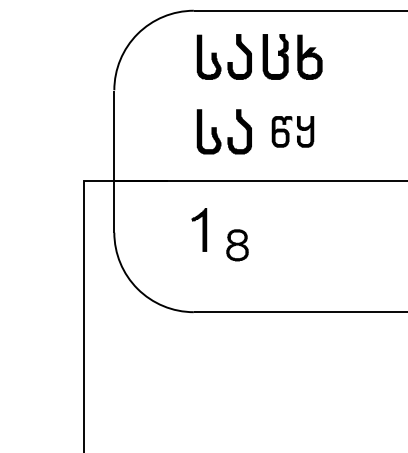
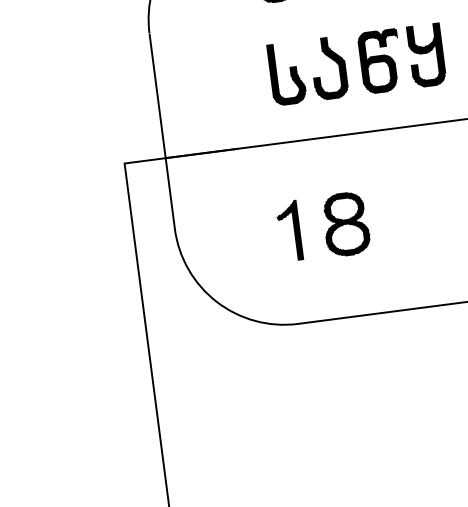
part: (292, 131) -> (401, 58), size x1.43
part: (199, 229) -> (289, 230), moved
part: (237, 245) -> (346, 224), size x1.43

